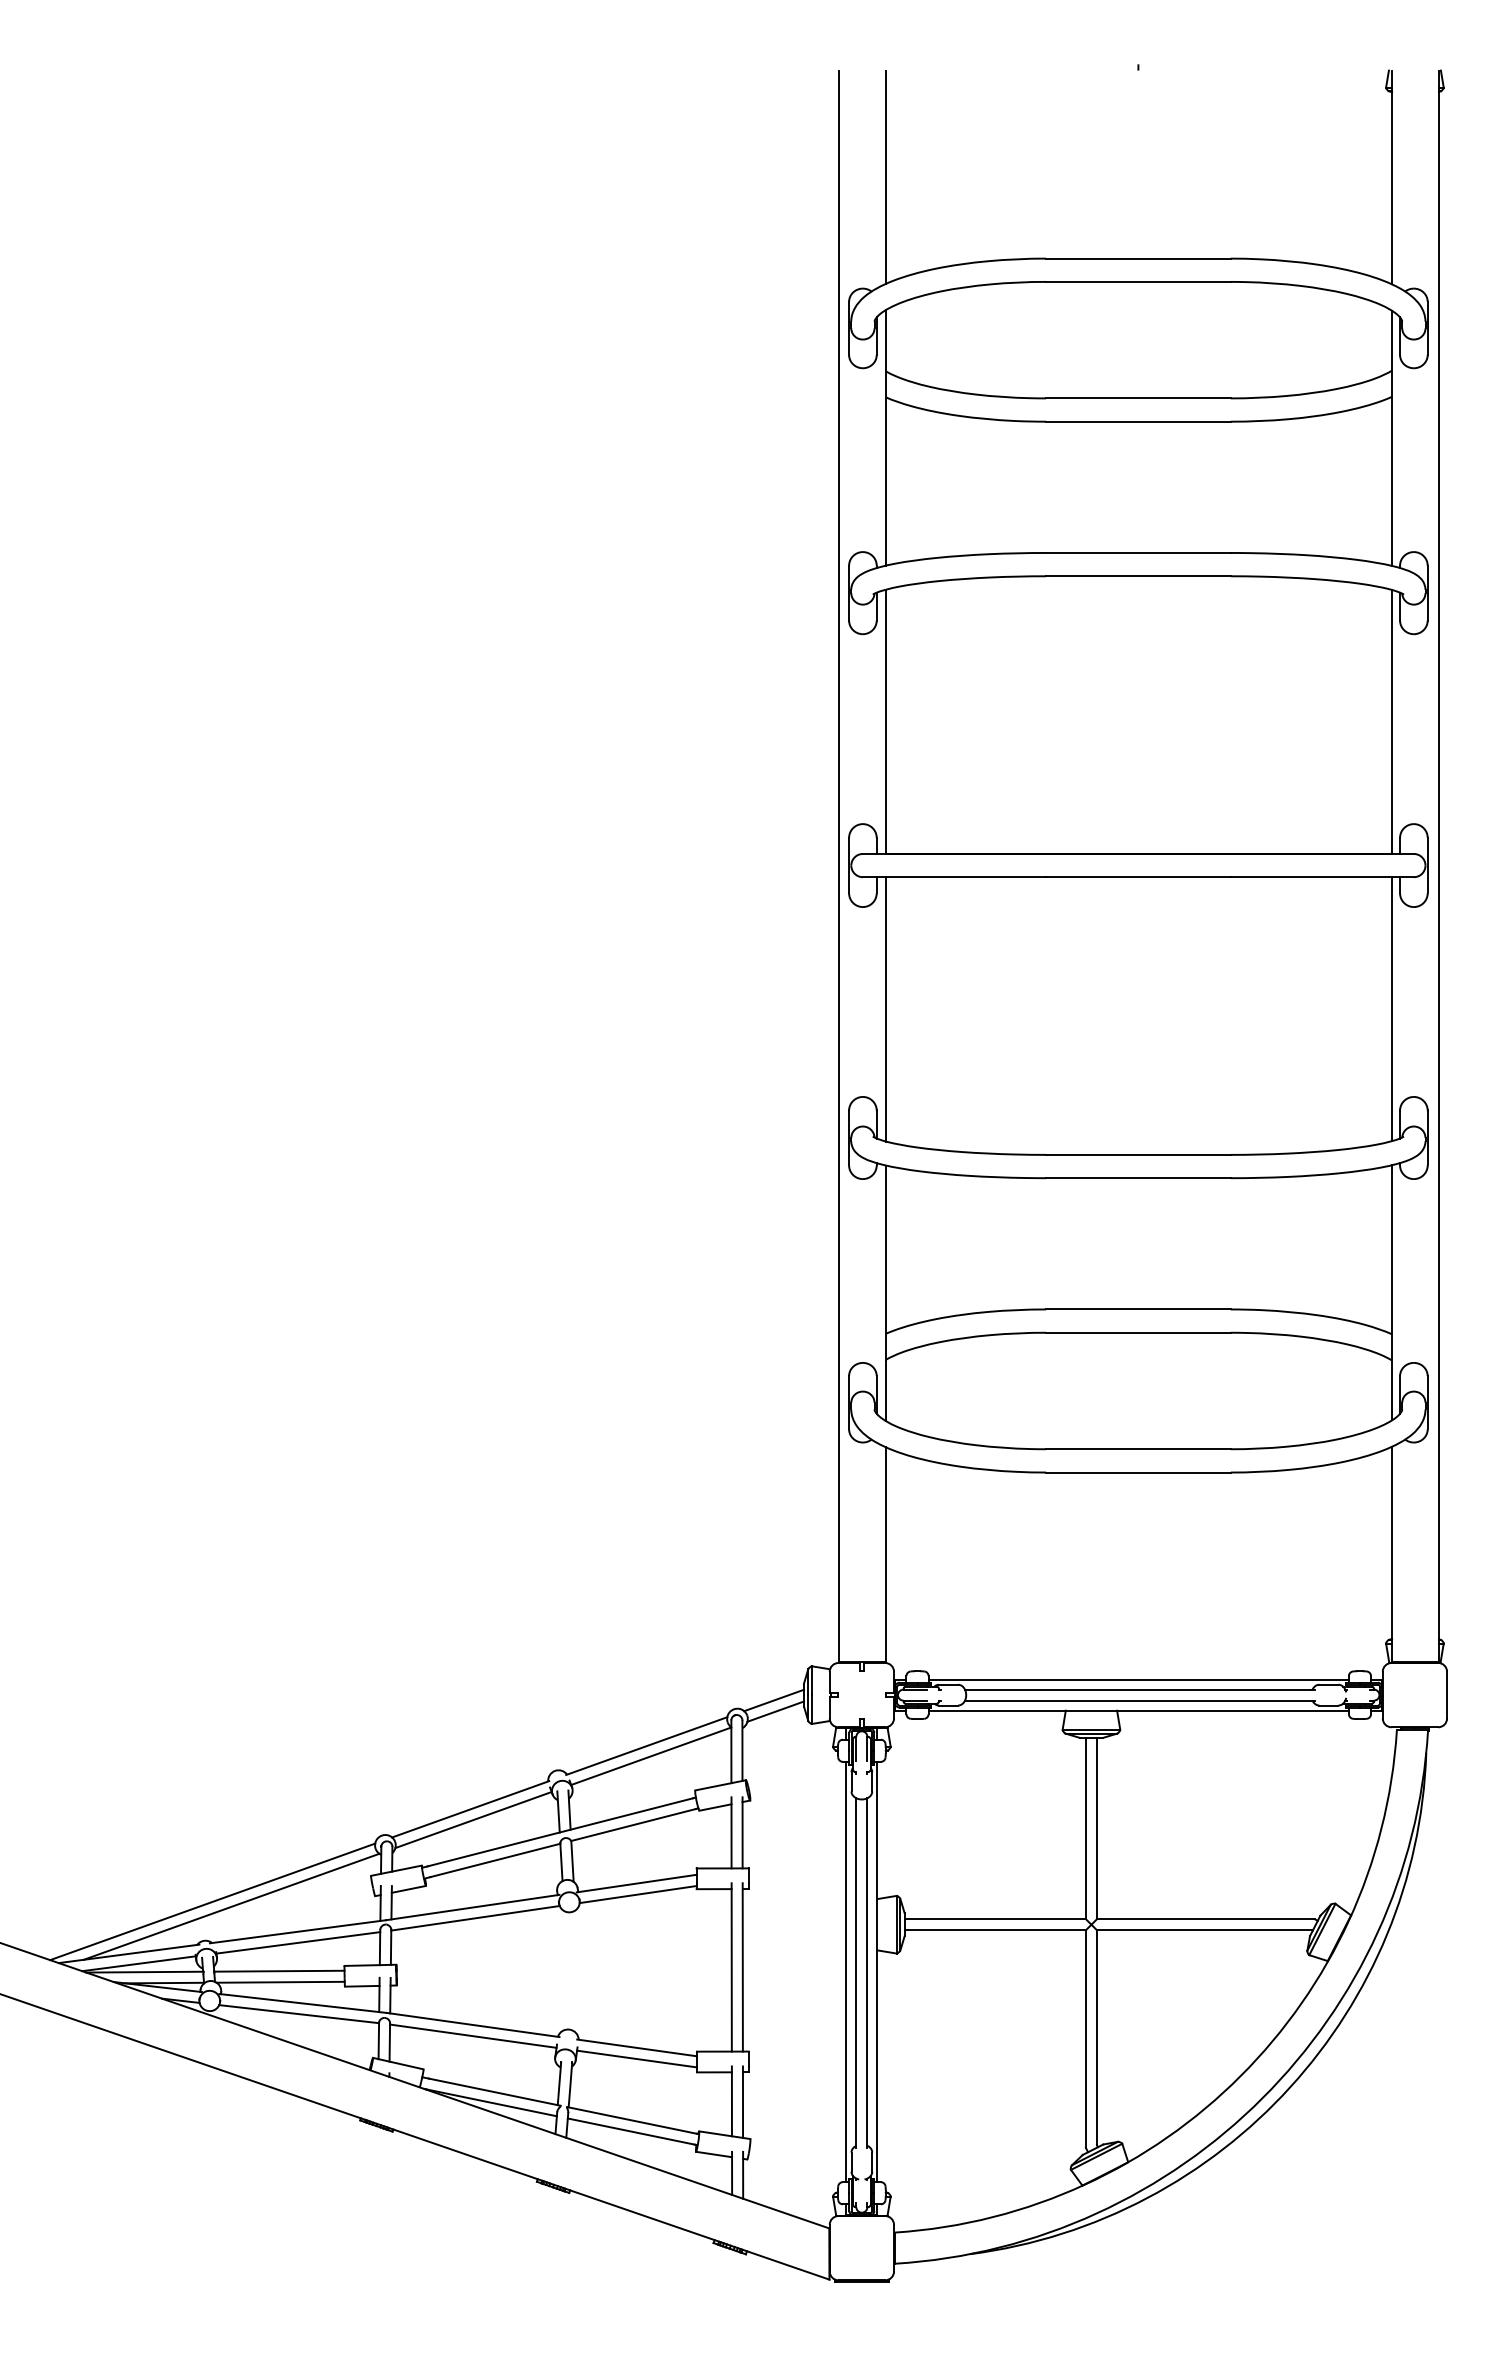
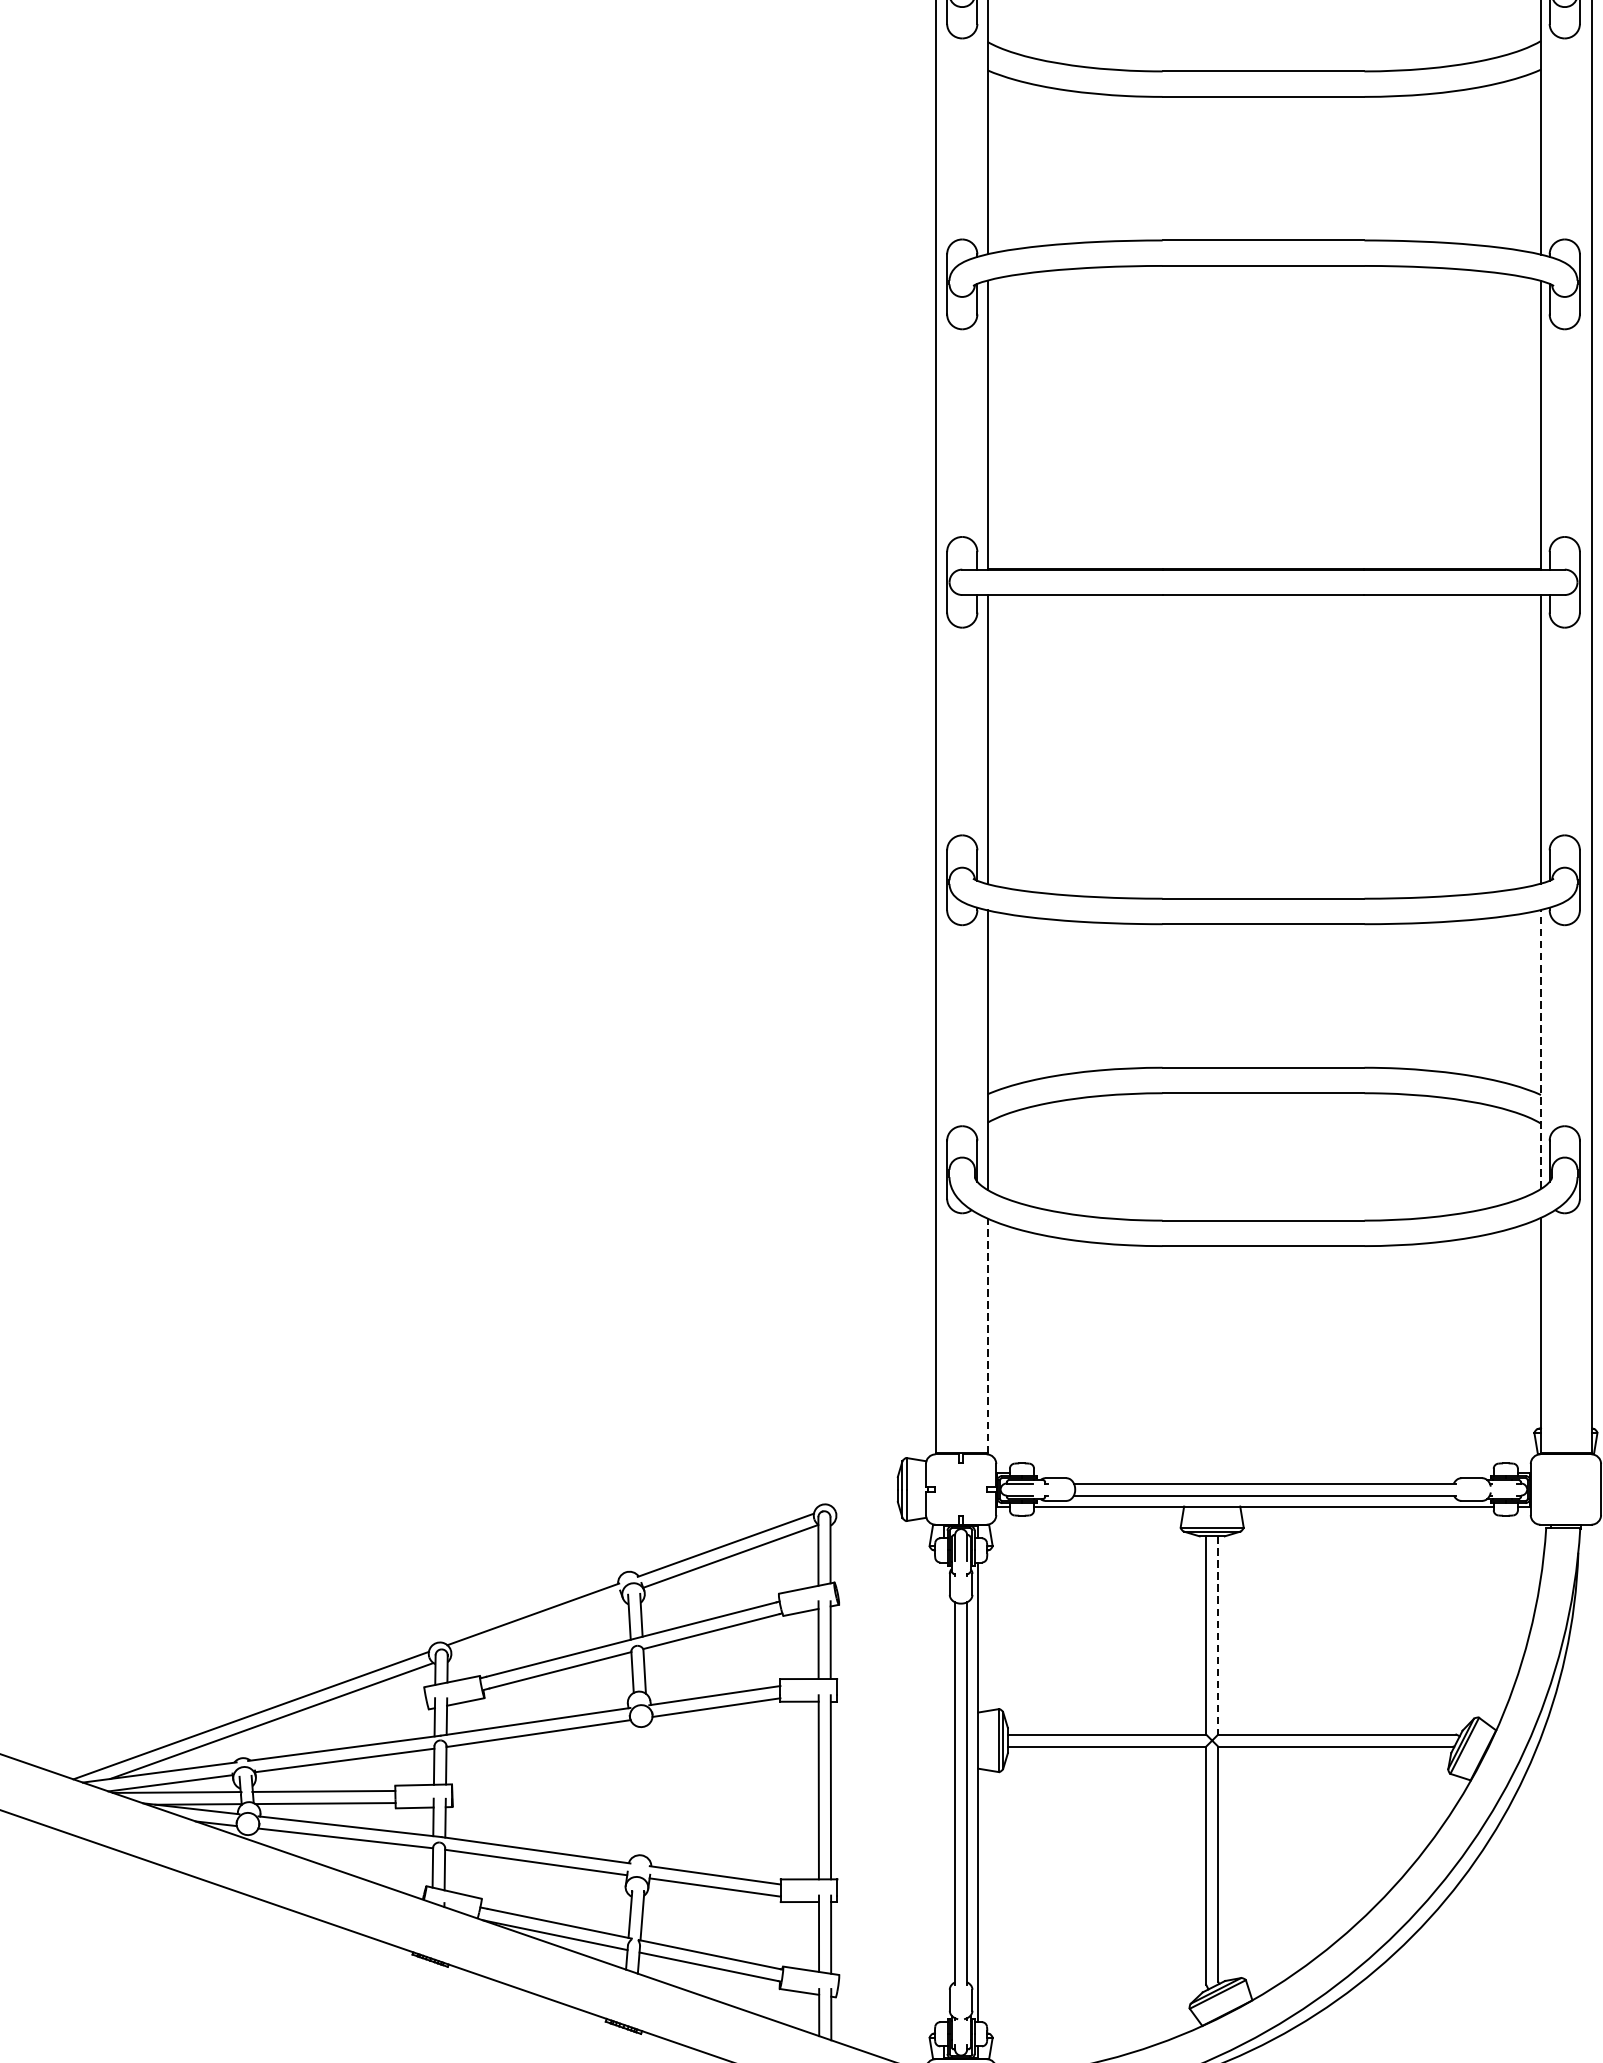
line: (1392, 1292) -> (1541, 1049), solid -> dashed
line: (886, 1554) -> (988, 1335), solid -> dashed
line: (1138, 1679) -> (1263, 1472), removed
line: (774, 1700) -> (865, 1495), removed
line: (775, 1711) -> (866, 1507), removed
line: (473, 1820) -> (536, 1626), removed
line: (1096, 1828) -> (1217, 1635), solid -> dashed
line: (846, 1971) -> (944, 1791), removed

